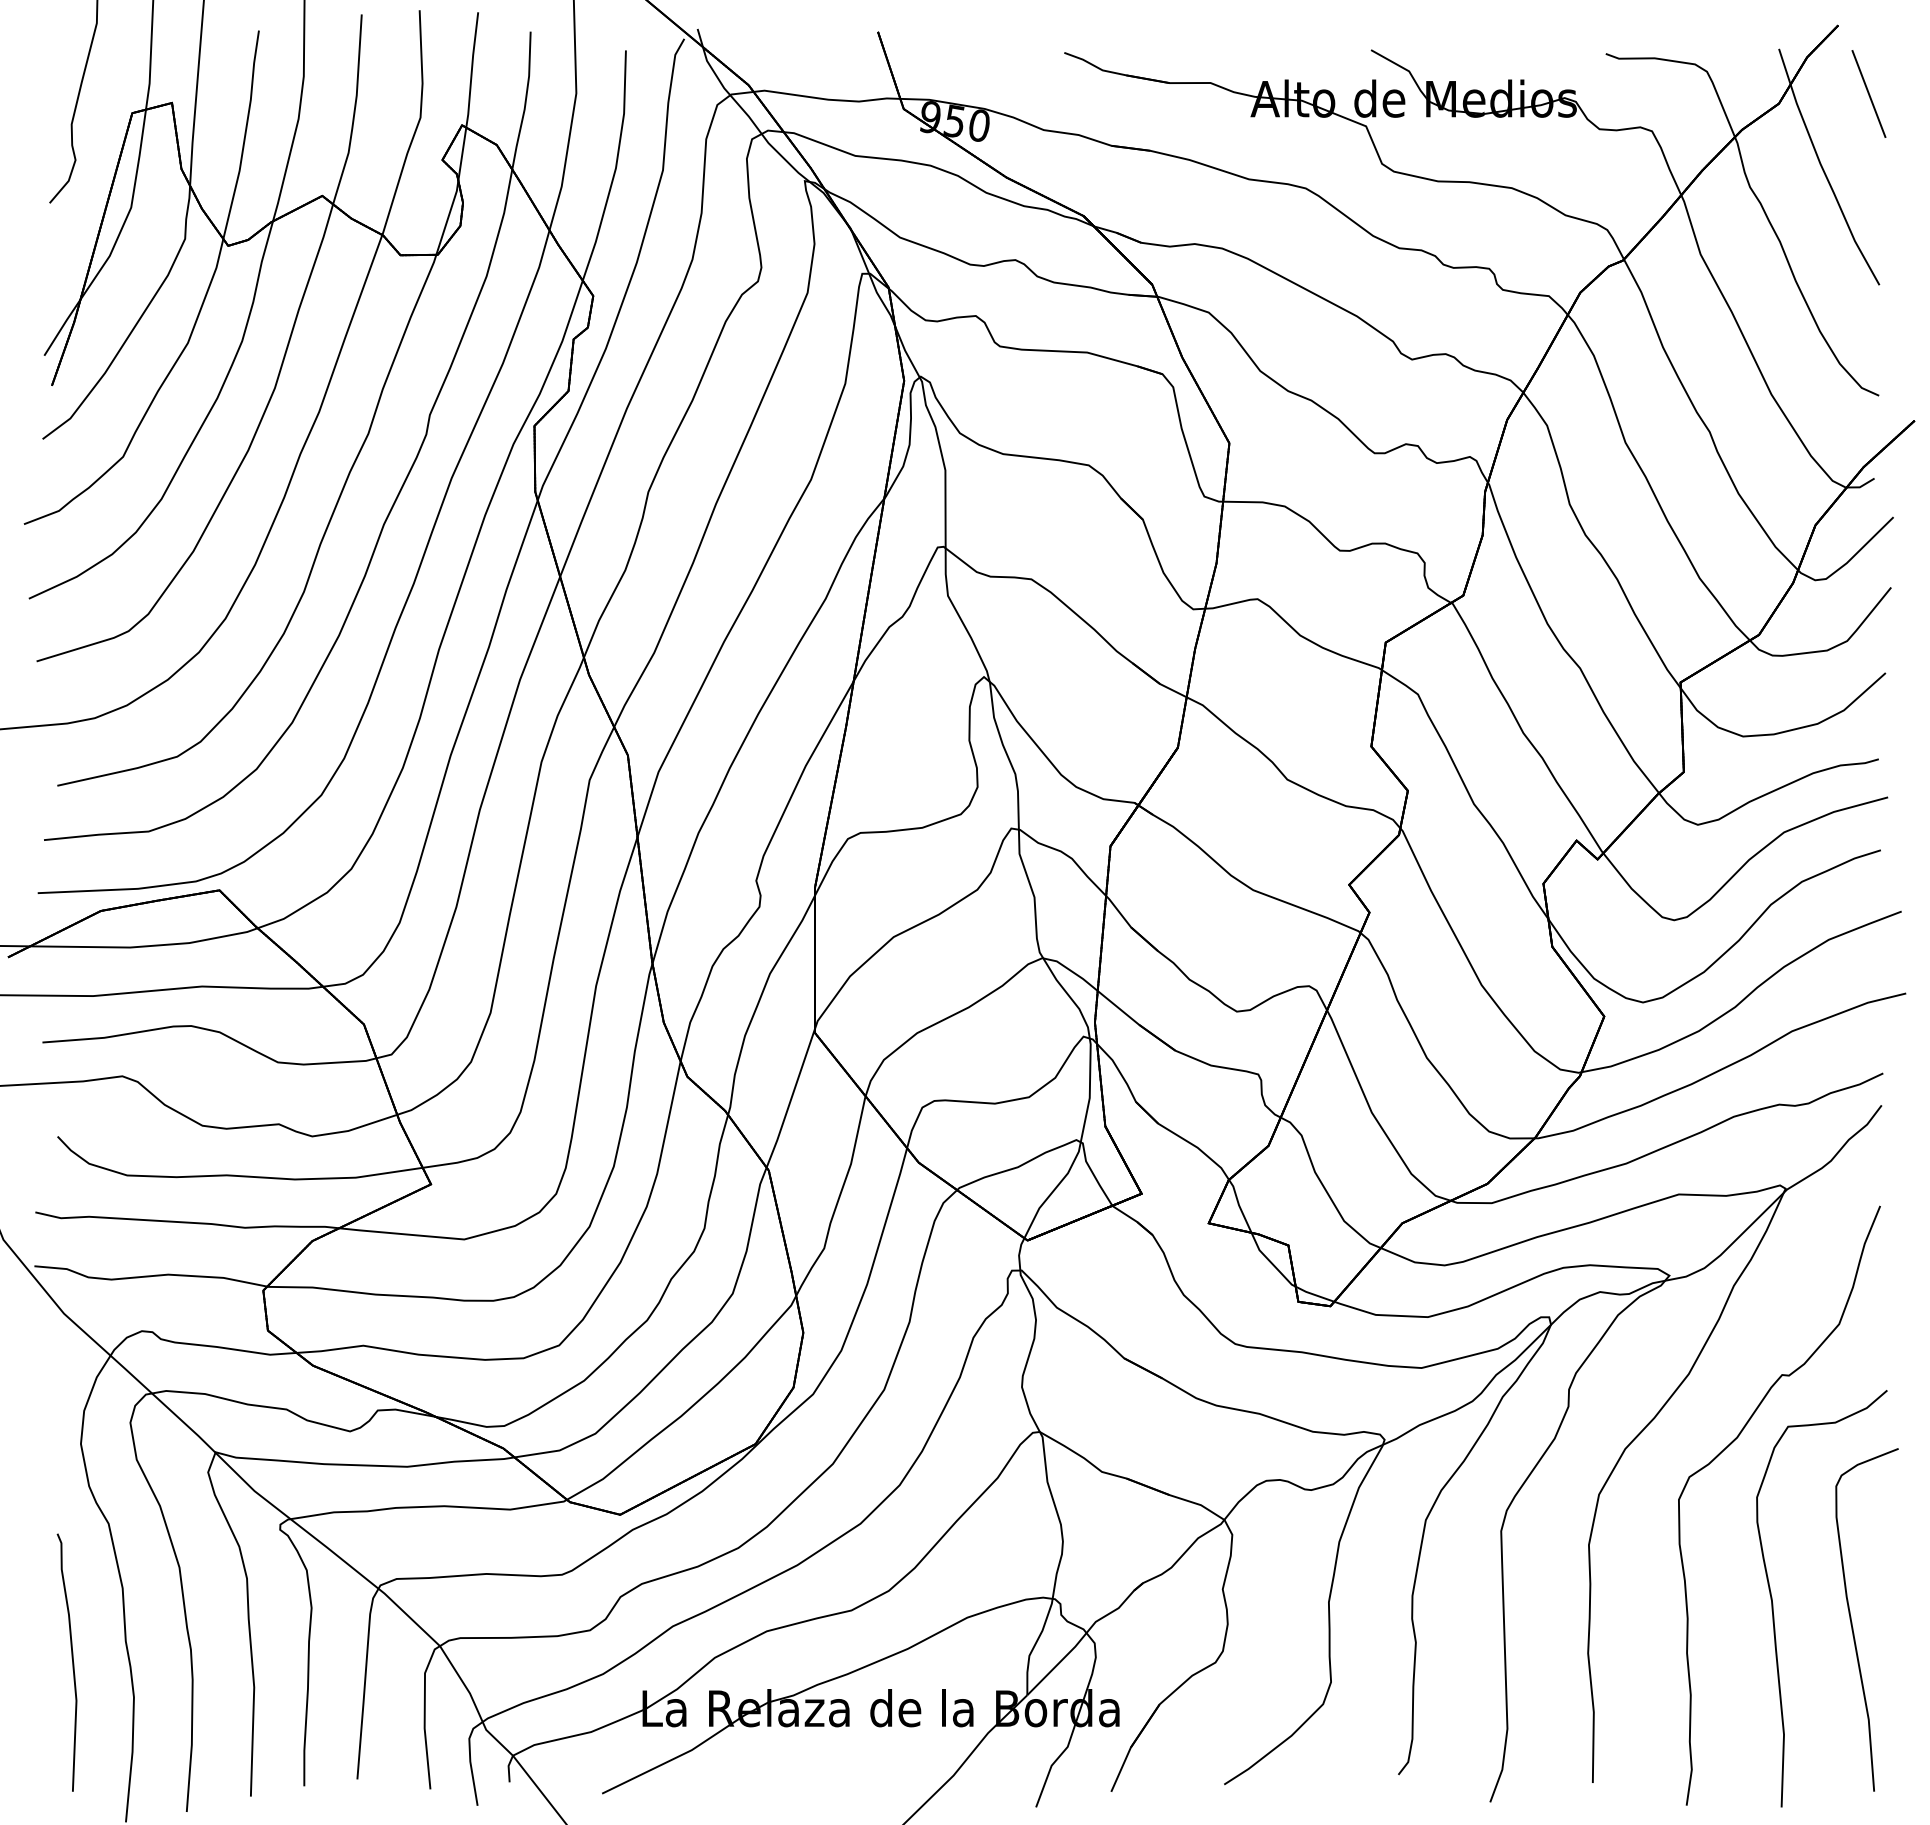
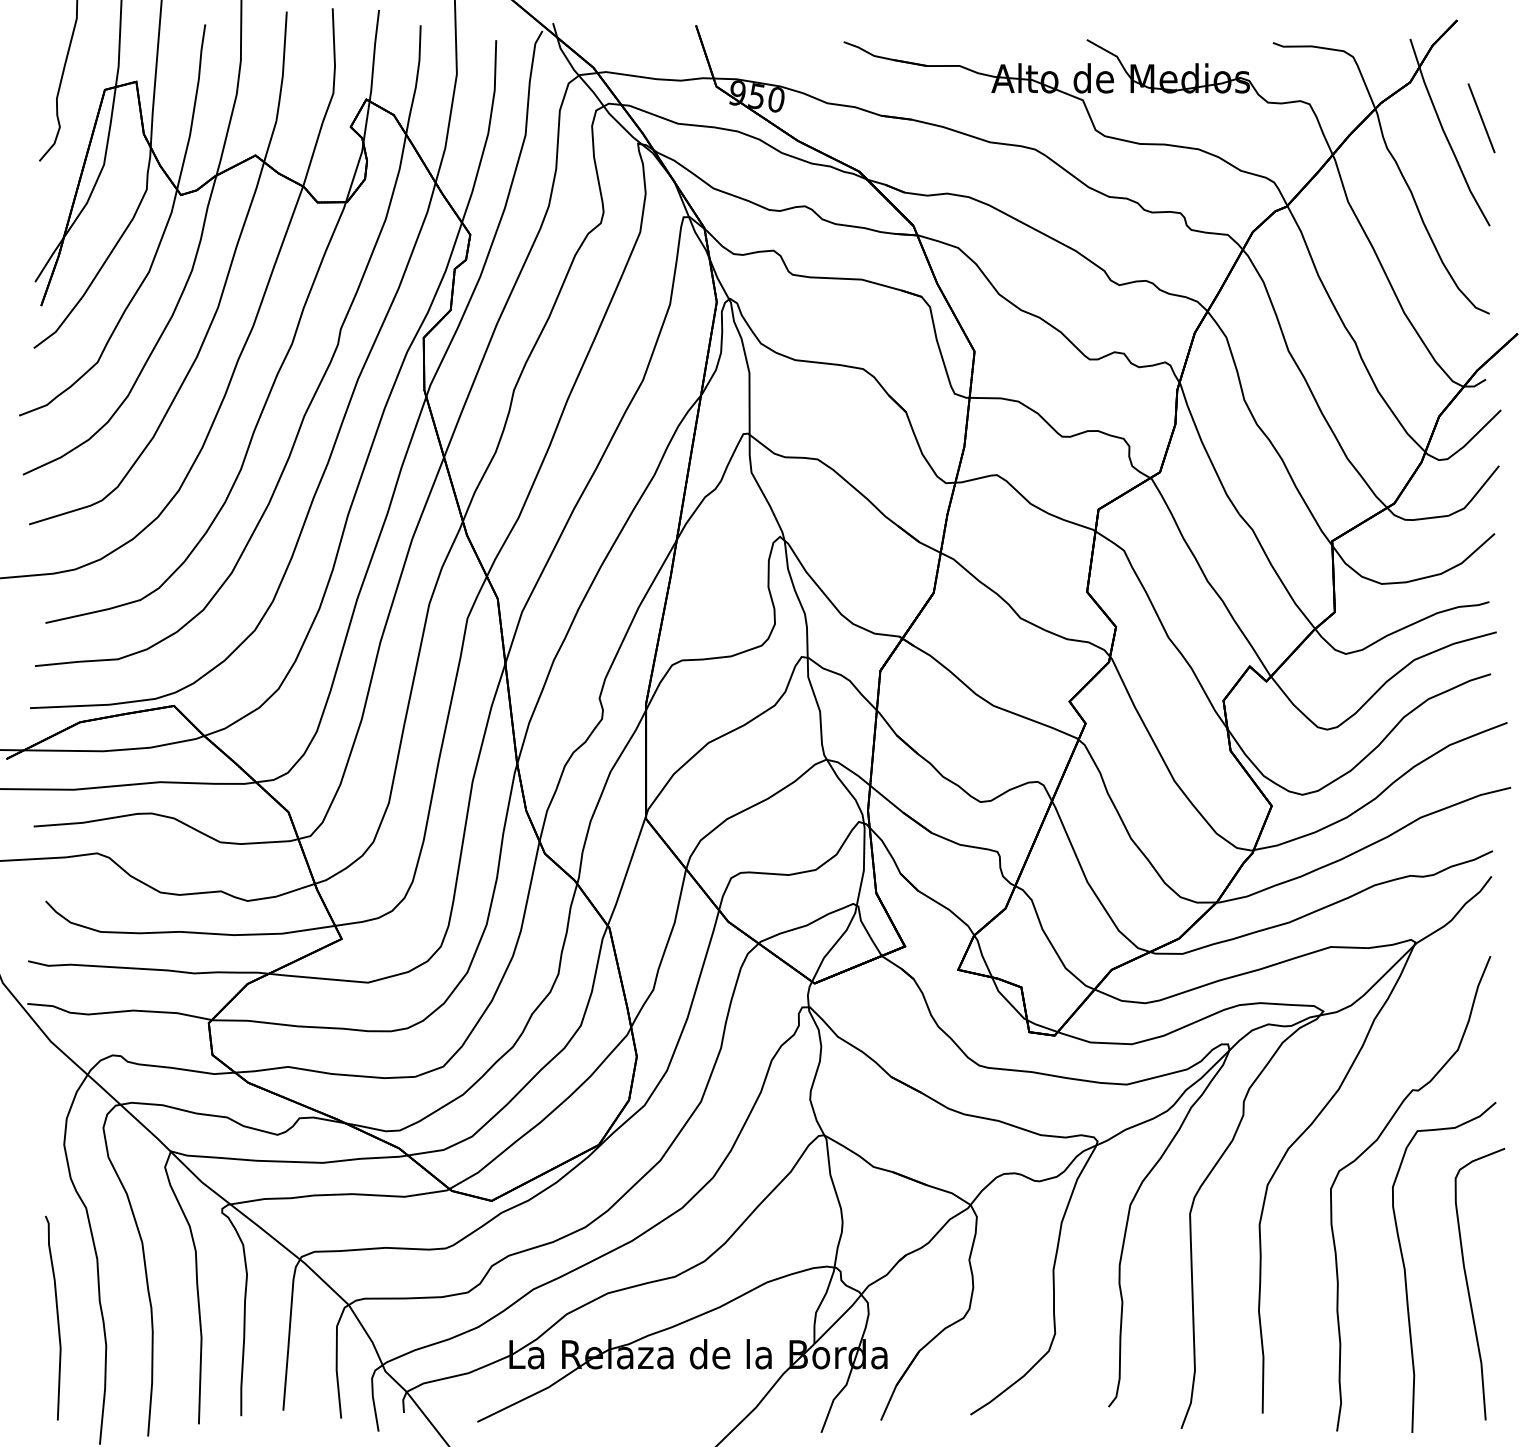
line: (1868, 93) -> (1481, 117), moved

